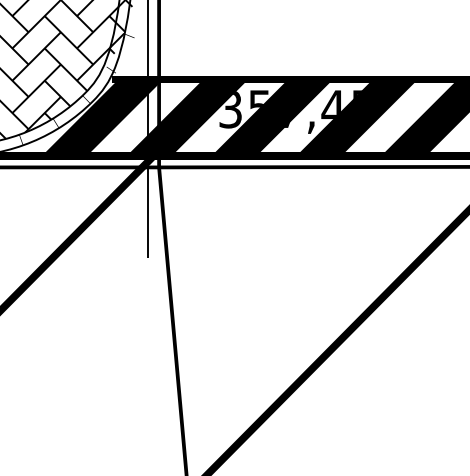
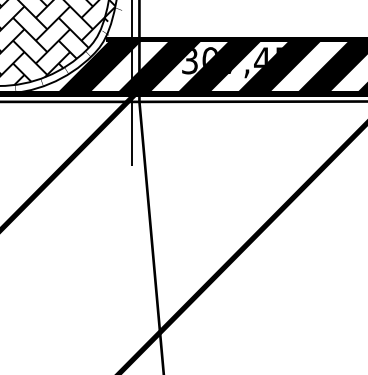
text: (258, 103) -> (209, 56), +357,45 -> +307,45

